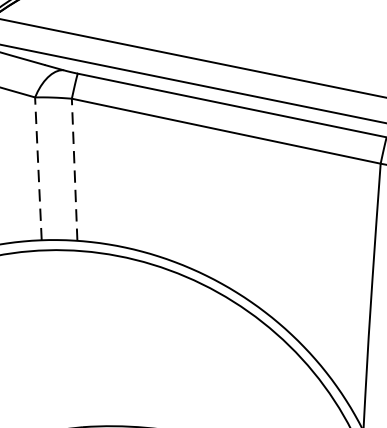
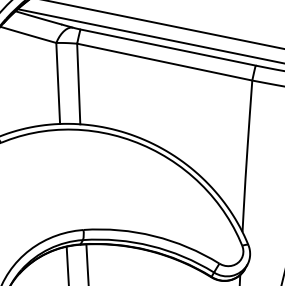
line: (38, 168) -> (58, 83), dashed -> solid
line: (74, 168) -> (78, 83), dashed -> solid

